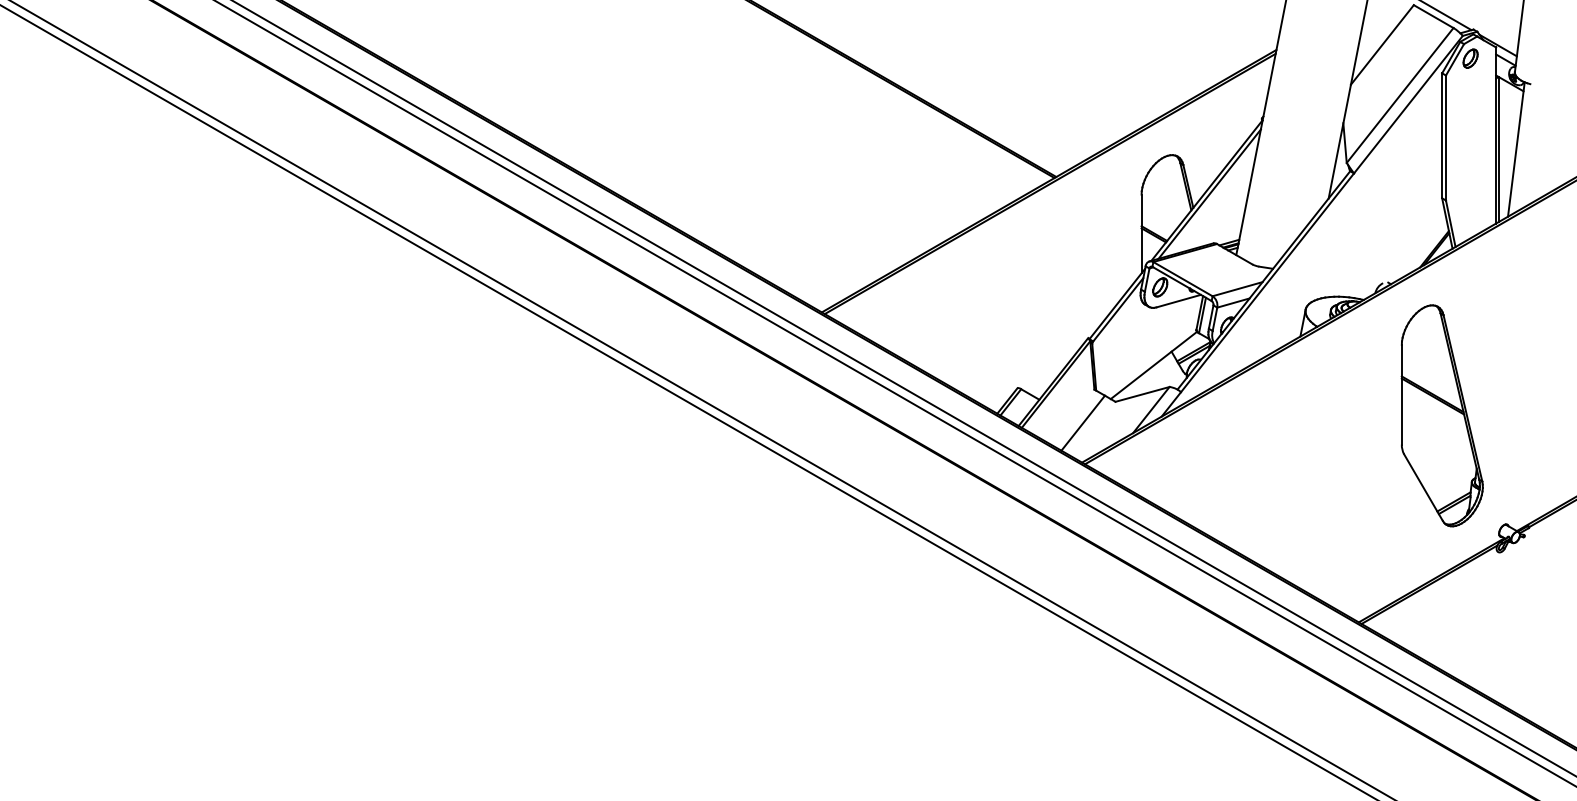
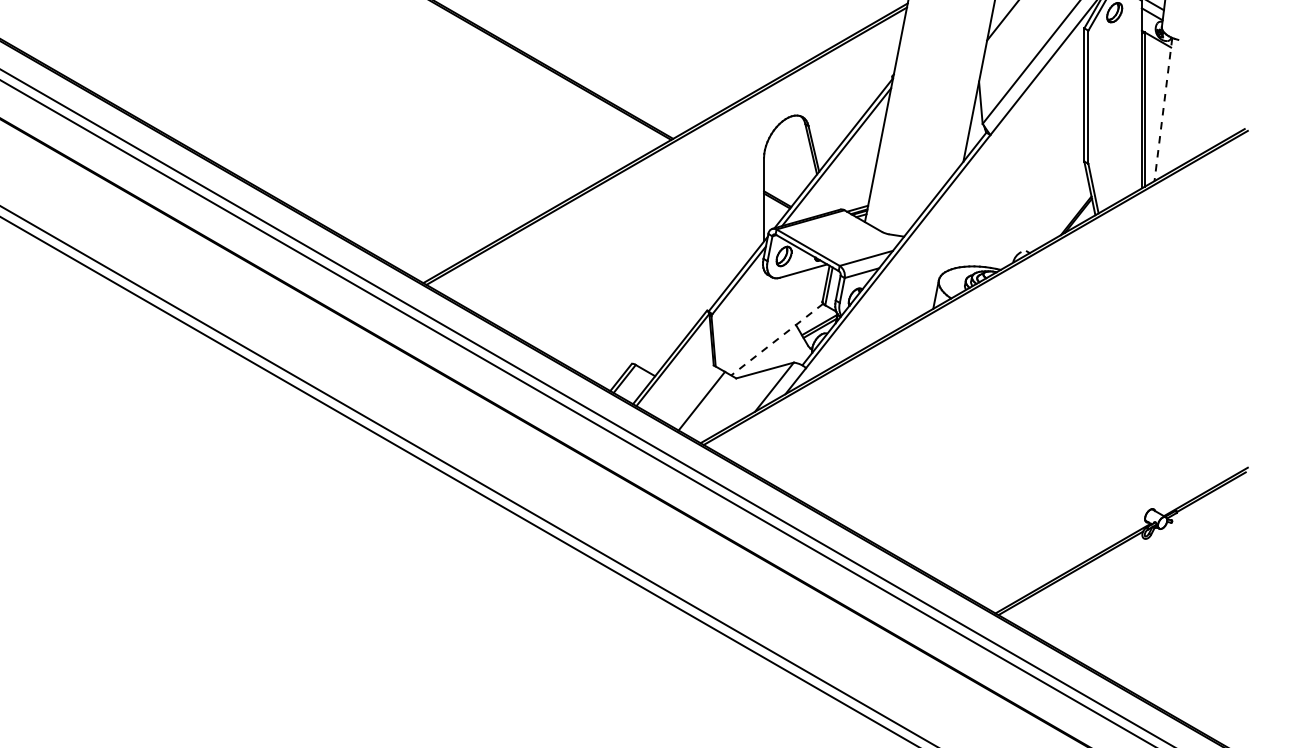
line: (1516, 149) -> (1163, 109), solid -> dashed
line: (1153, 365) -> (776, 339), solid -> dashed
part: (1441, 415) -> (1083, 392), removed

